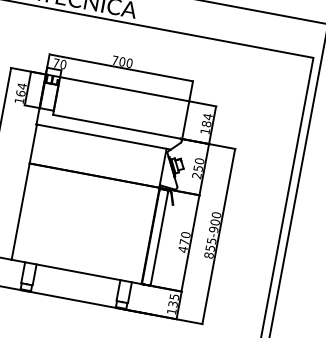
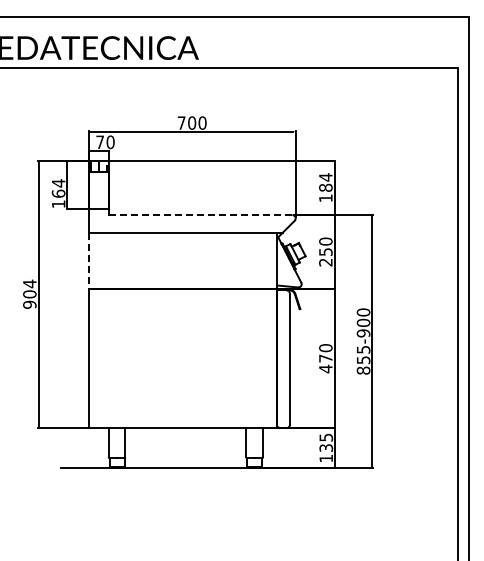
line: (116, 126) -> (200, 215), solid -> dashed
line: (33, 144) -> (89, 261), solid -> dashed

